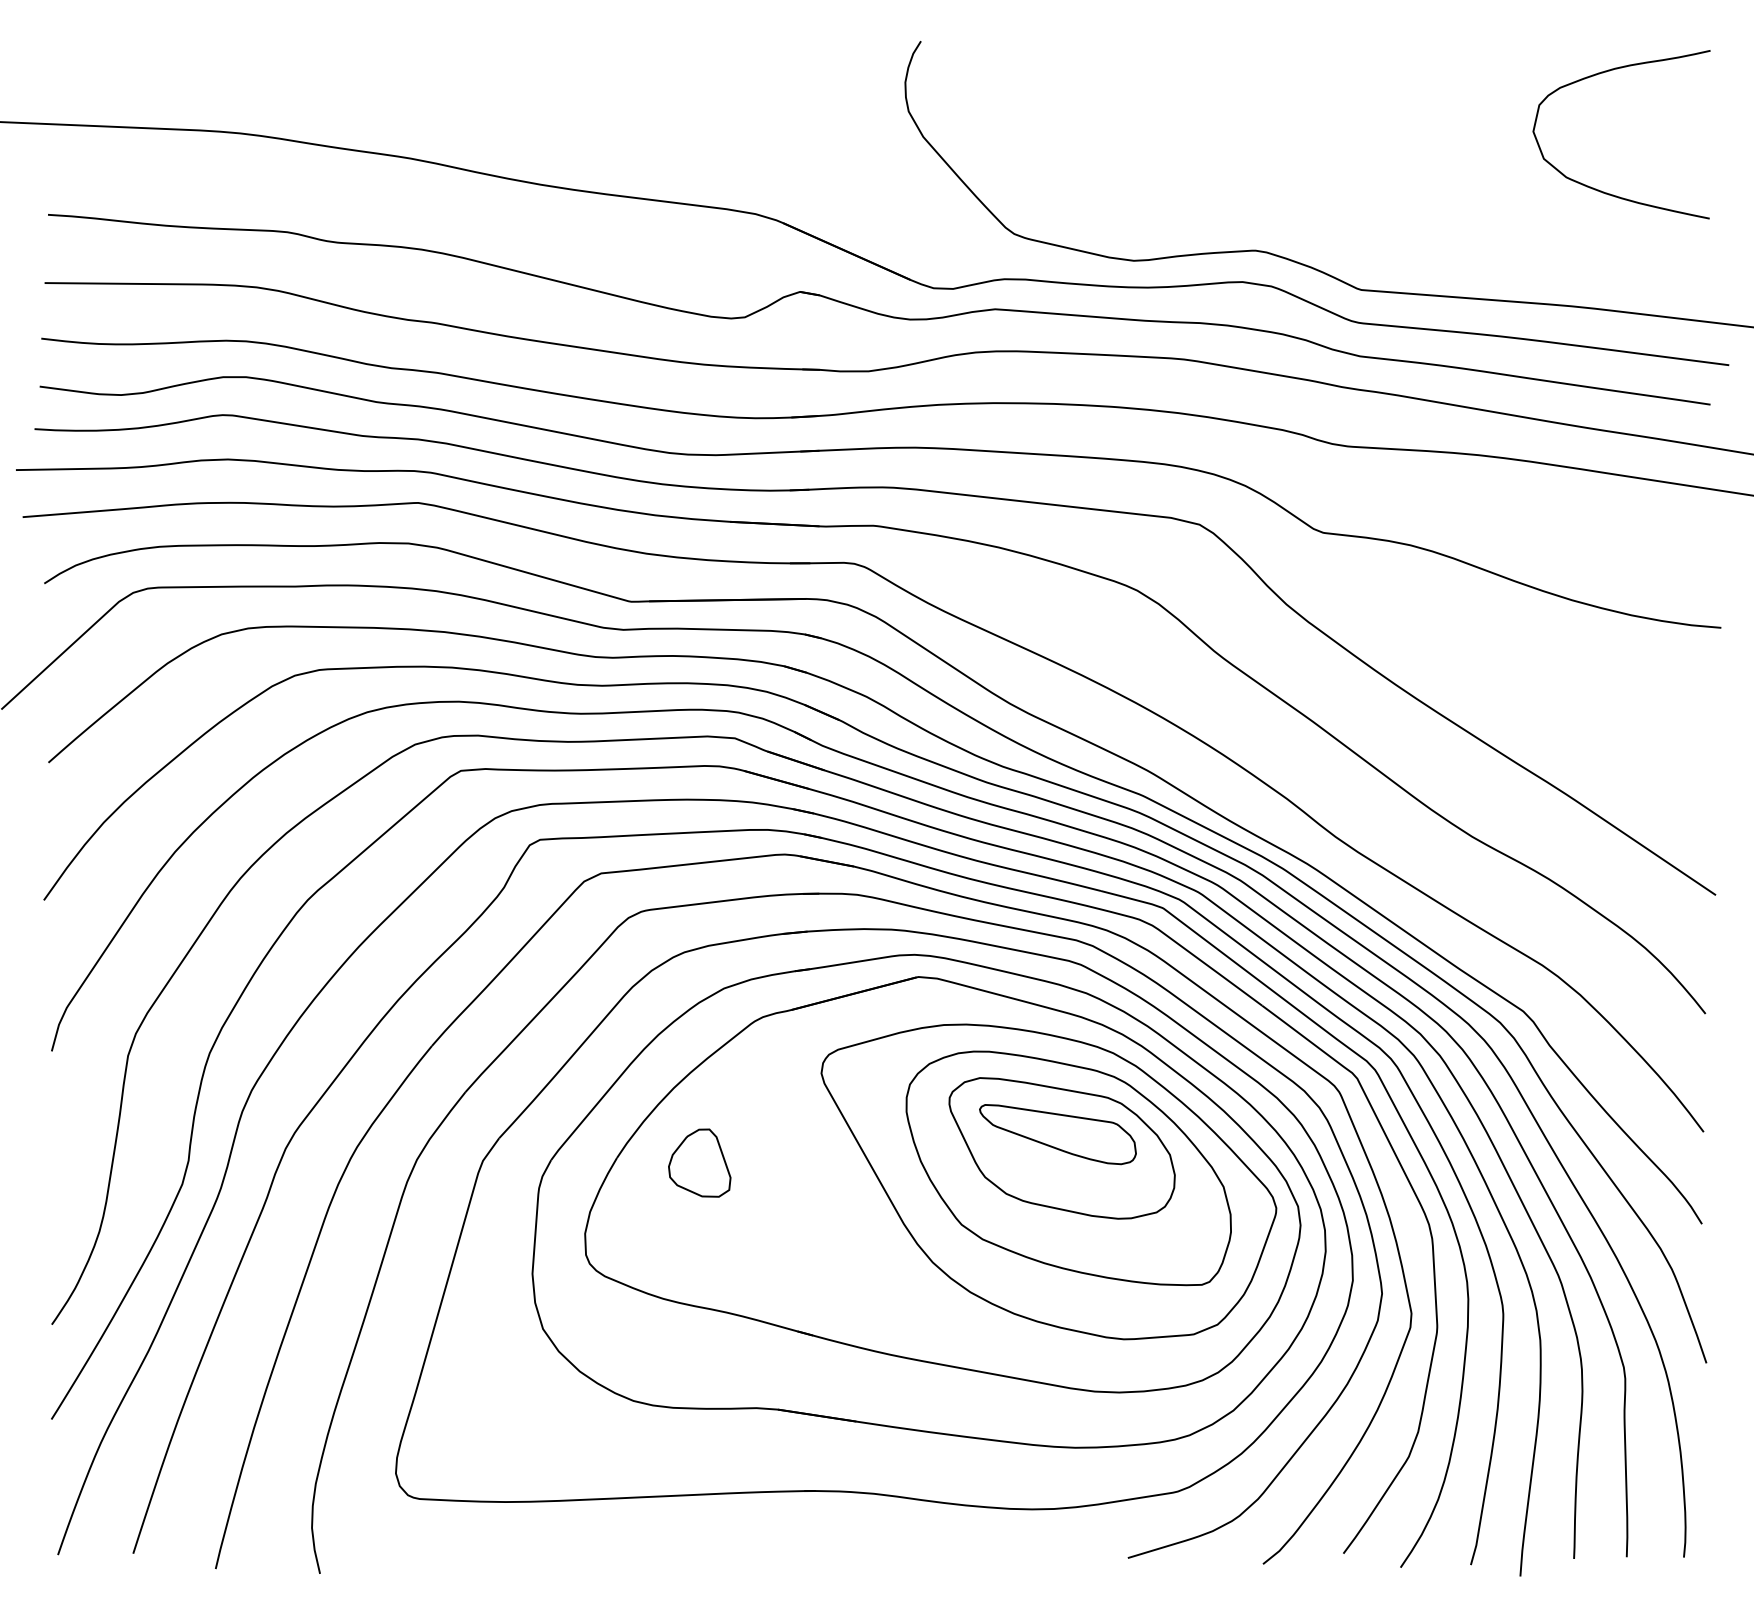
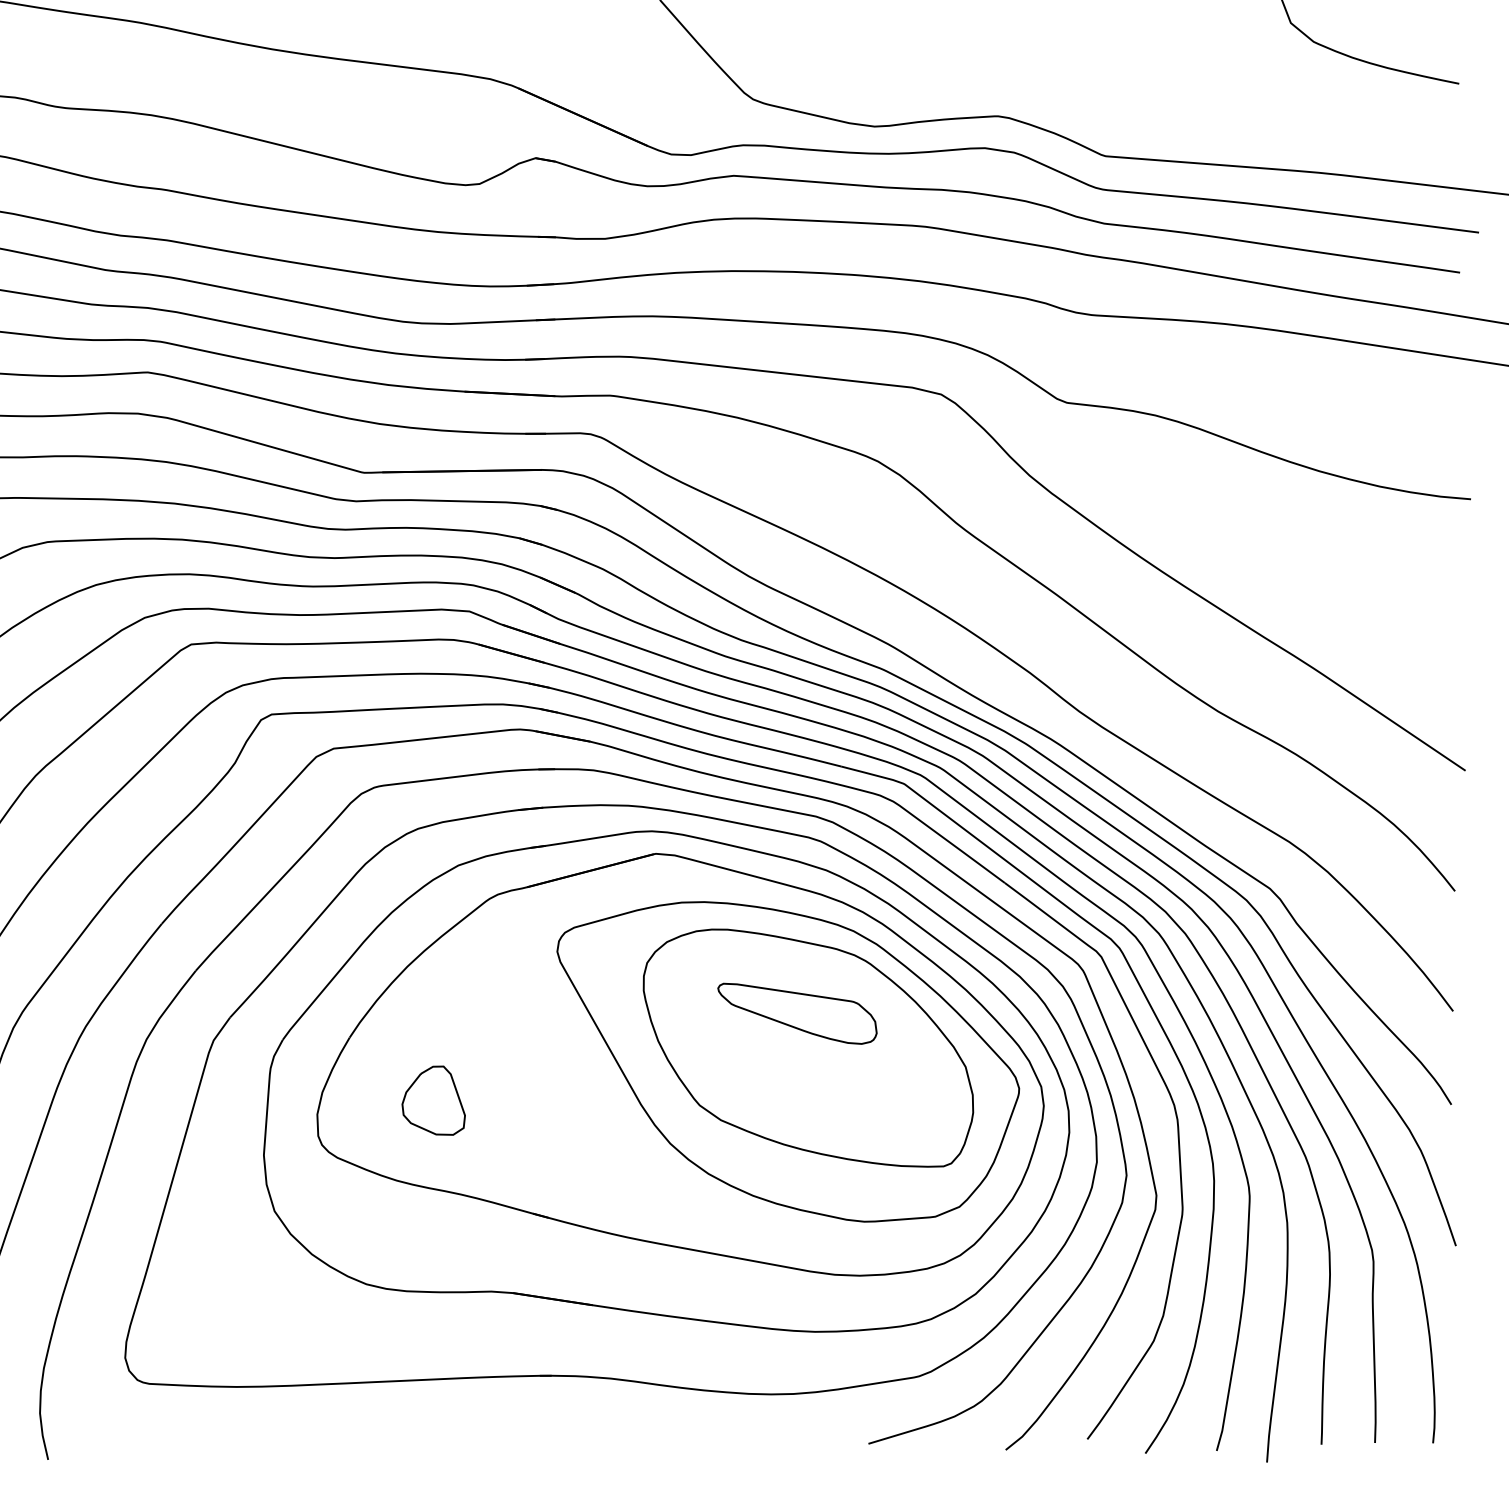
part: (1061, 1148) -> (801, 1027), removed
part: (699, 1162) -> (433, 1100), moved

